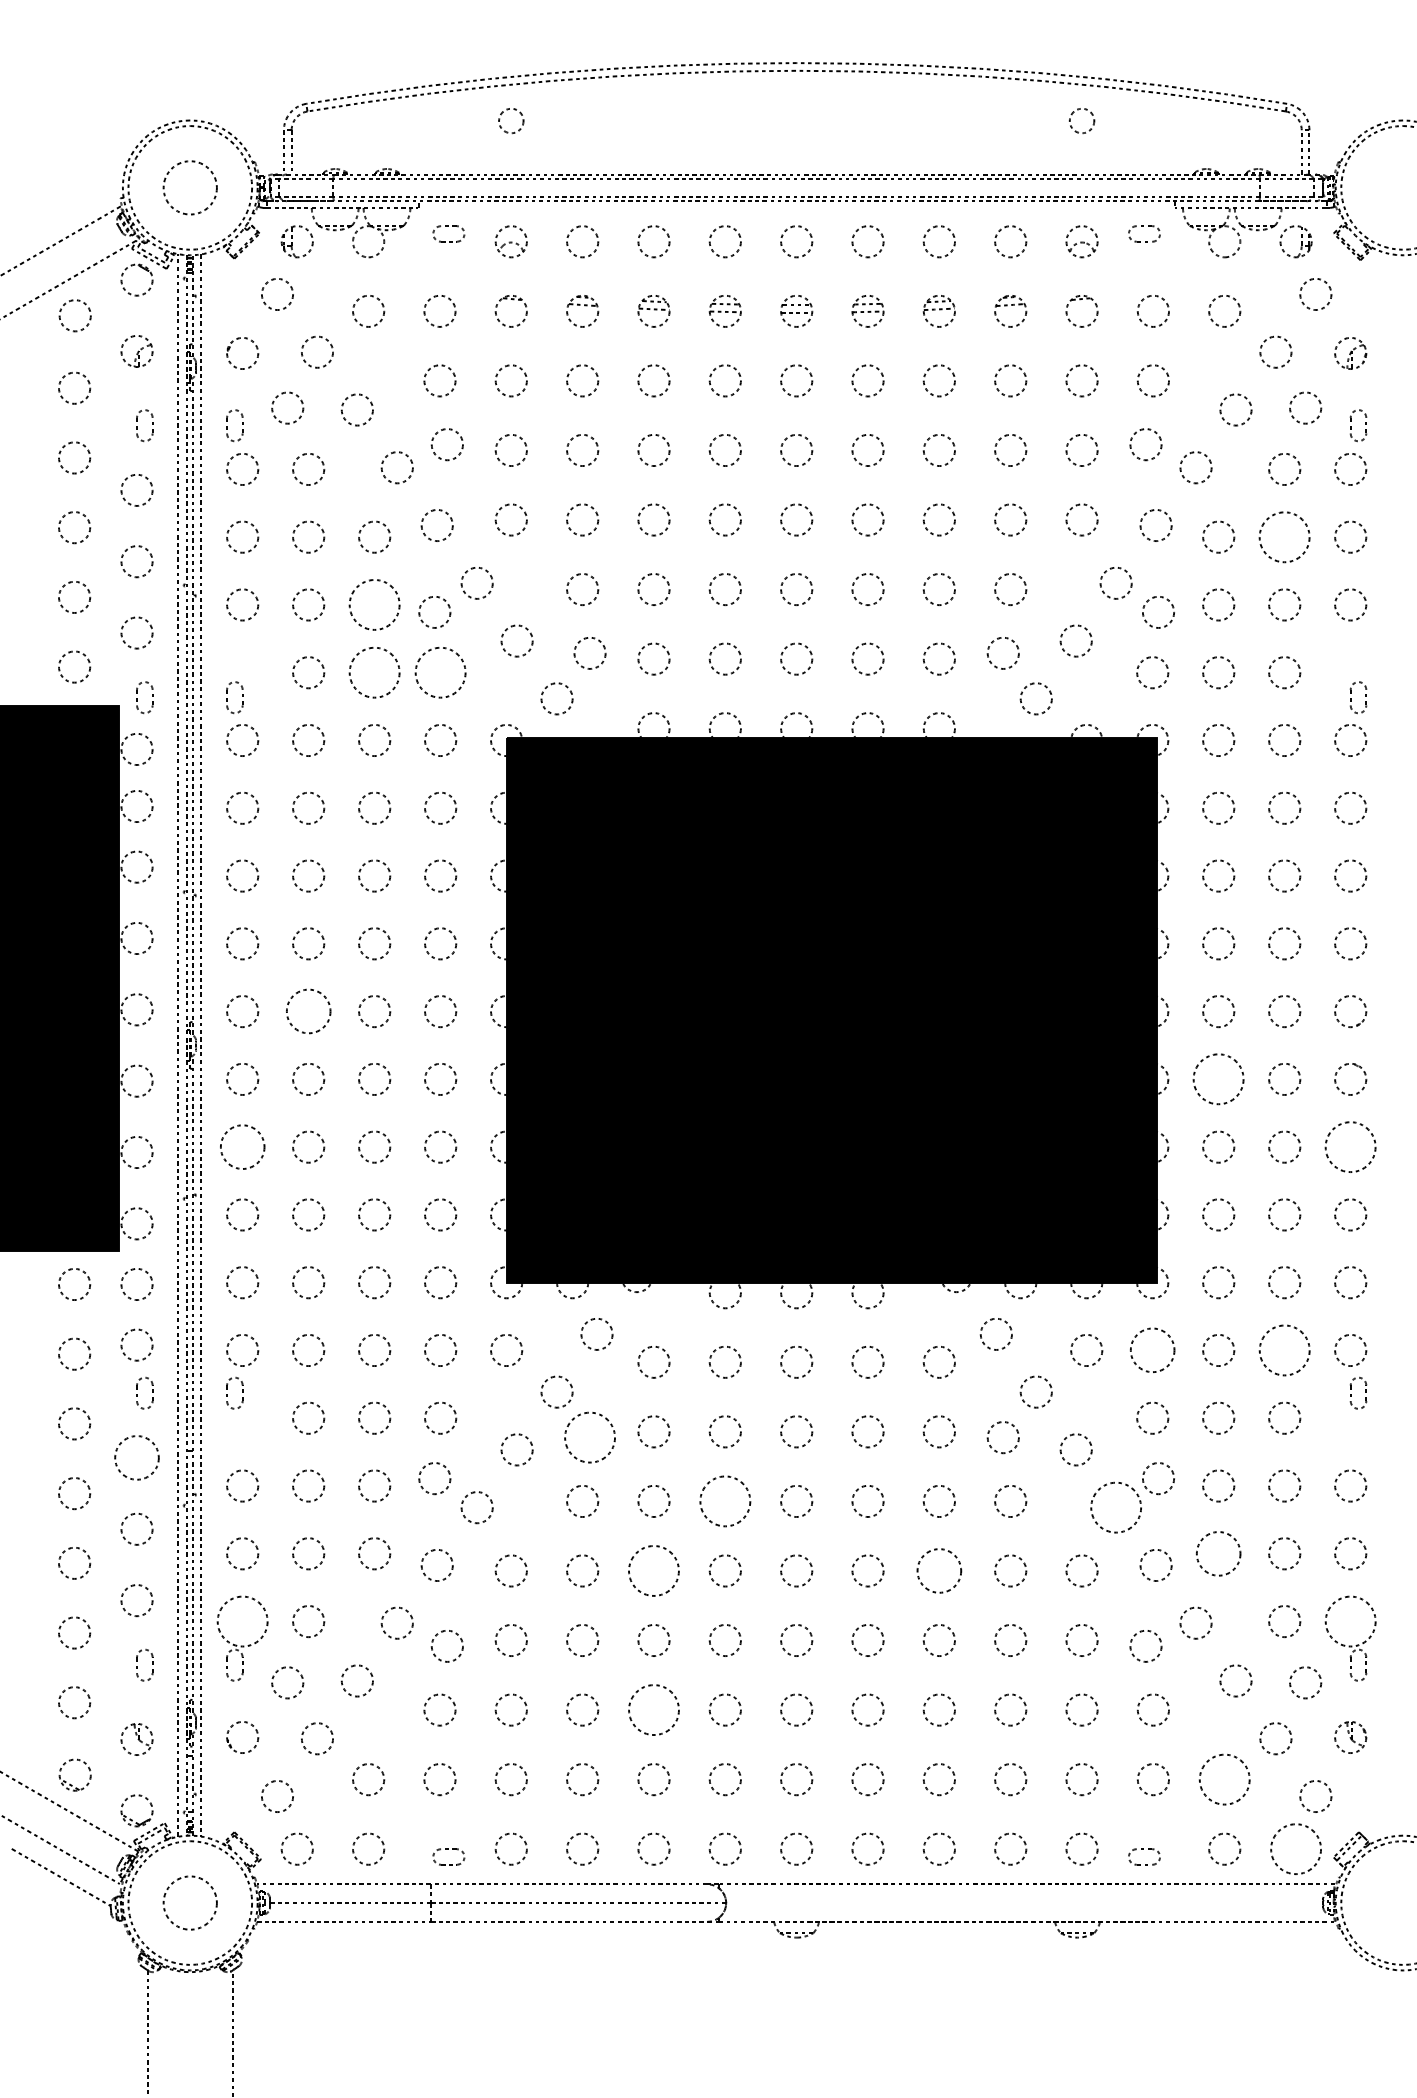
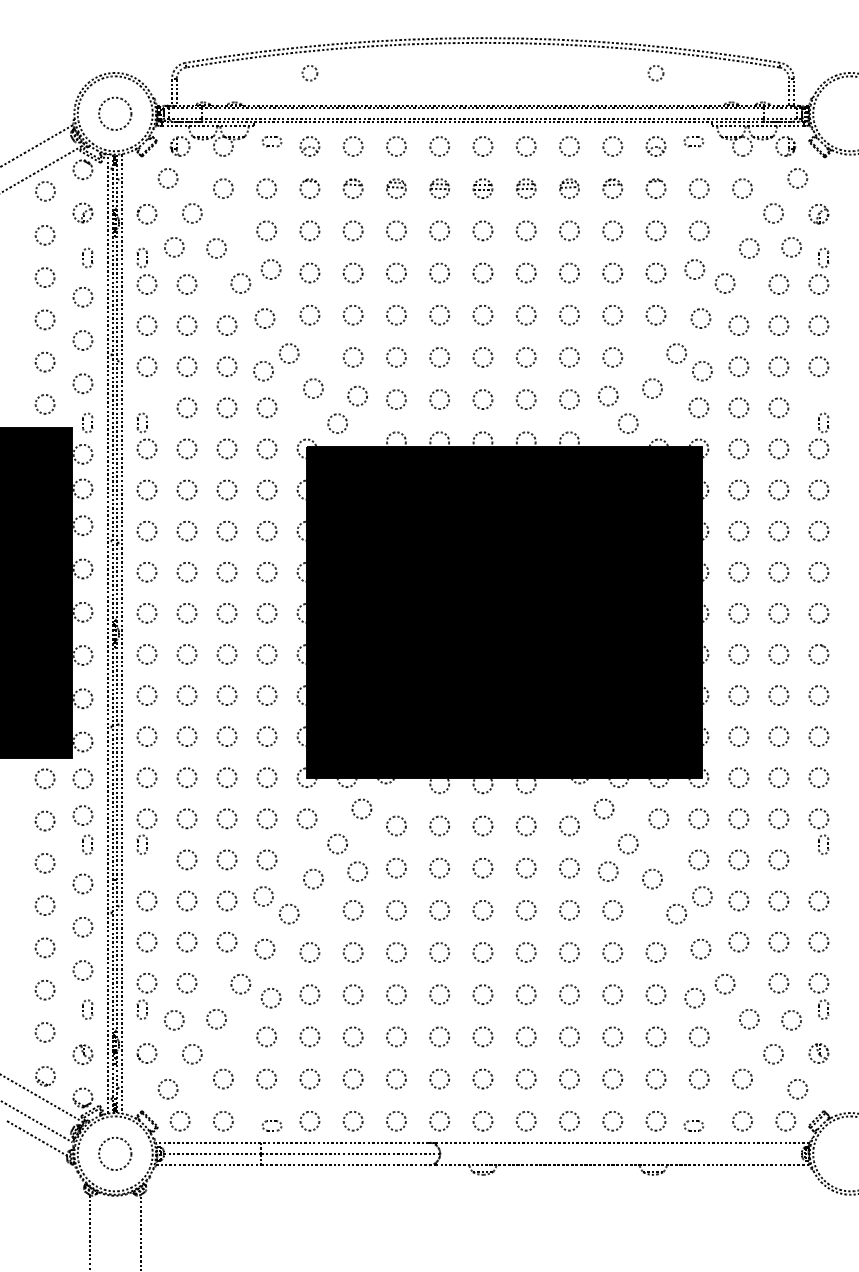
circle: (1284, 536) -> (778, 325), size x0.62
circle: (373, 604) -> (226, 366), size x0.62
circle: (373, 672) -> (226, 407), size x0.62
circle: (439, 672) -> (266, 407), size x0.62
circle: (307, 1011) -> (186, 613), size x0.71
circle: (1218, 1079) -> (738, 654), size x0.62
circle: (241, 1147) -> (146, 695), size x0.71
circle: (1349, 1147) -> (818, 695), size x0.62
circle: (1152, 1349) -> (698, 818), size x0.71
circle: (1284, 1349) -> (778, 818), size x0.62
circle: (589, 1437) -> (357, 871), size x0.62
circle: (136, 1457) -> (82, 883), size x0.71
circle: (724, 1500) -> (439, 909), size x0.62
circle: (1115, 1506) -> (676, 913), size x0.62
circle: (1218, 1552) -> (738, 941), size x0.71
circle: (654, 1570) -> (396, 952), size x0.62
circle: (939, 1570) -> (569, 952), size x0.71
circle: (241, 1620) -> (146, 982), size x0.62
circle: (1349, 1620) -> (818, 982), size x0.62
circle: (654, 1709) -> (396, 1036), size x0.62
circle: (1224, 1778) -> (742, 1078), size x0.62
circle: (1295, 1847) -> (785, 1120), size x0.62

